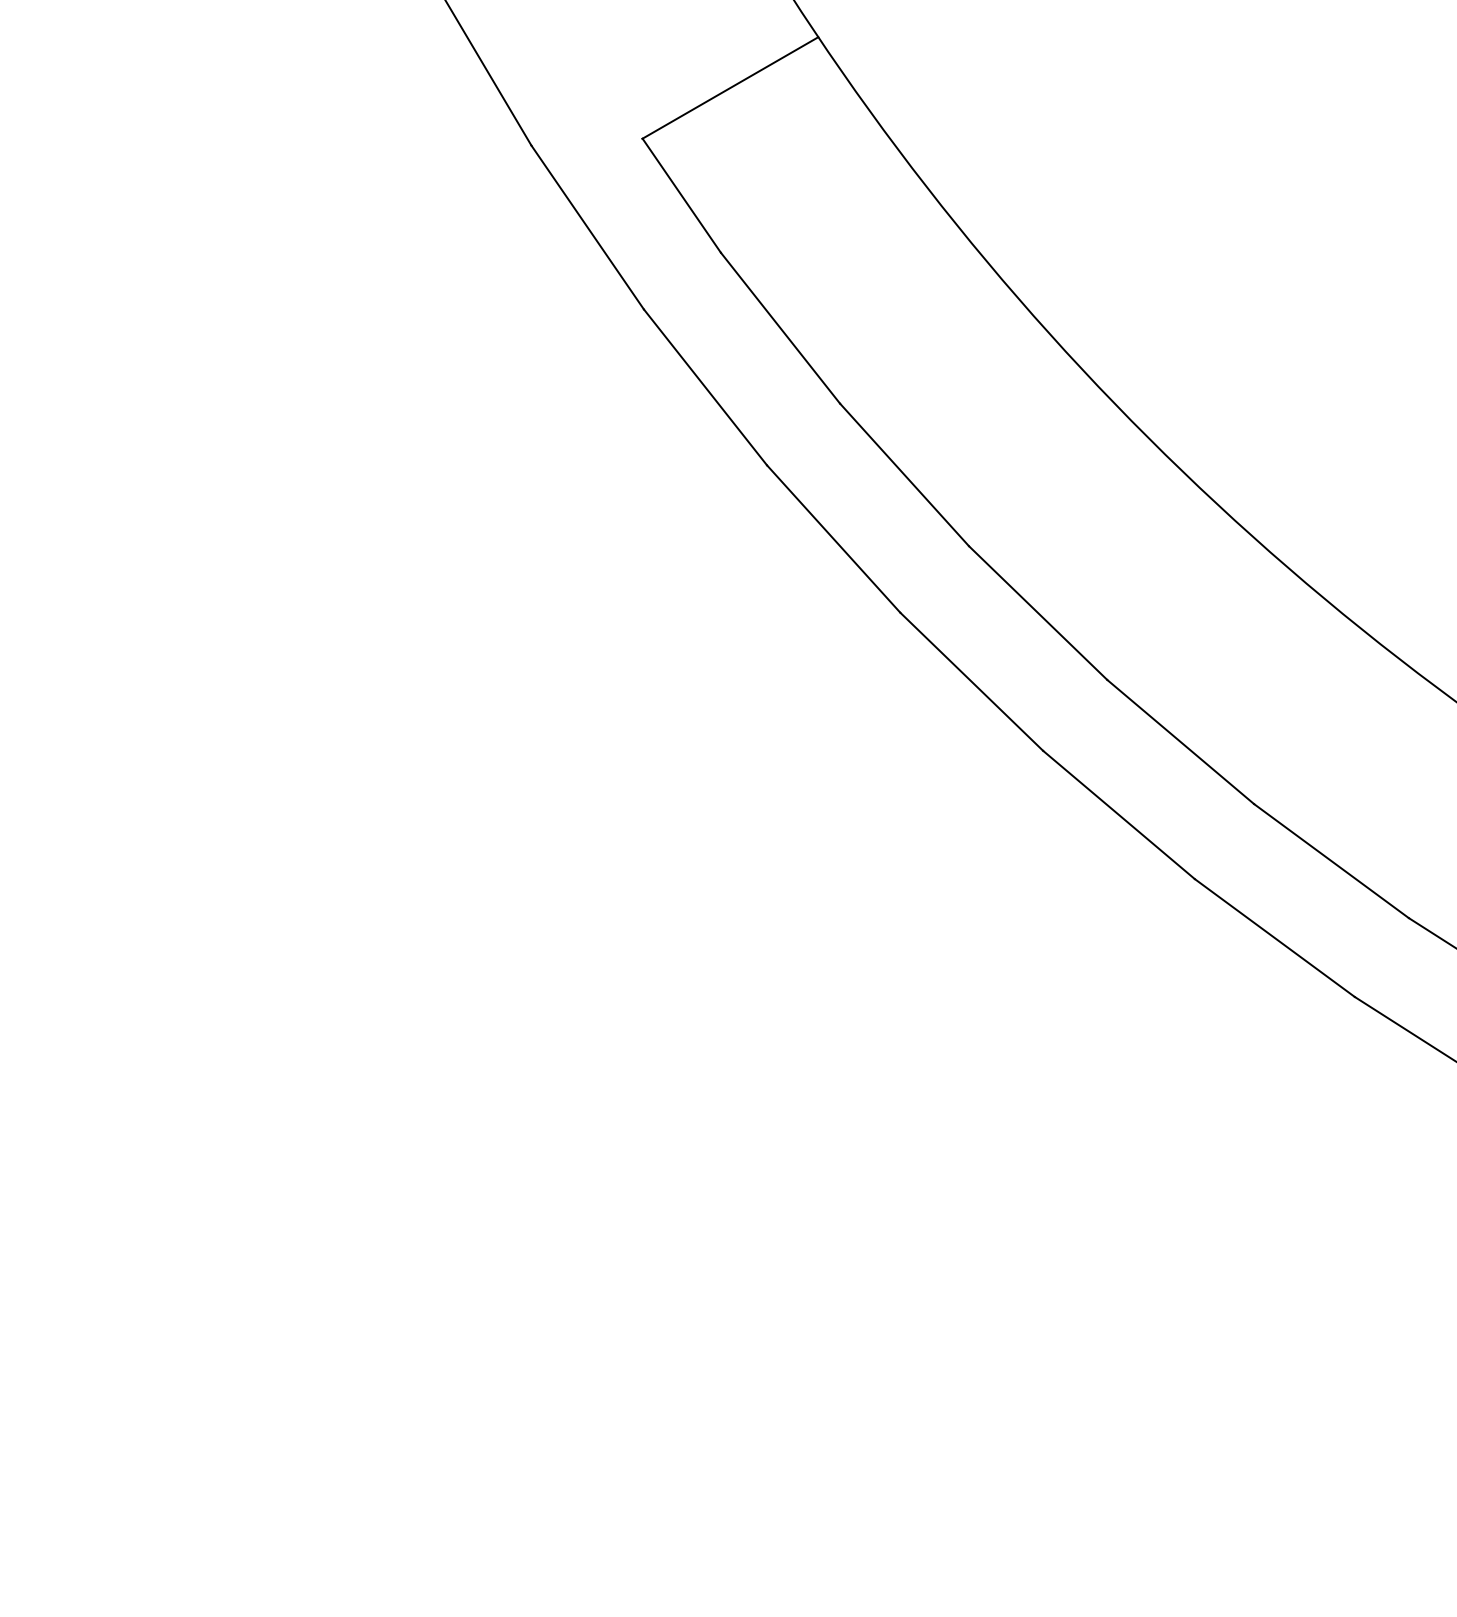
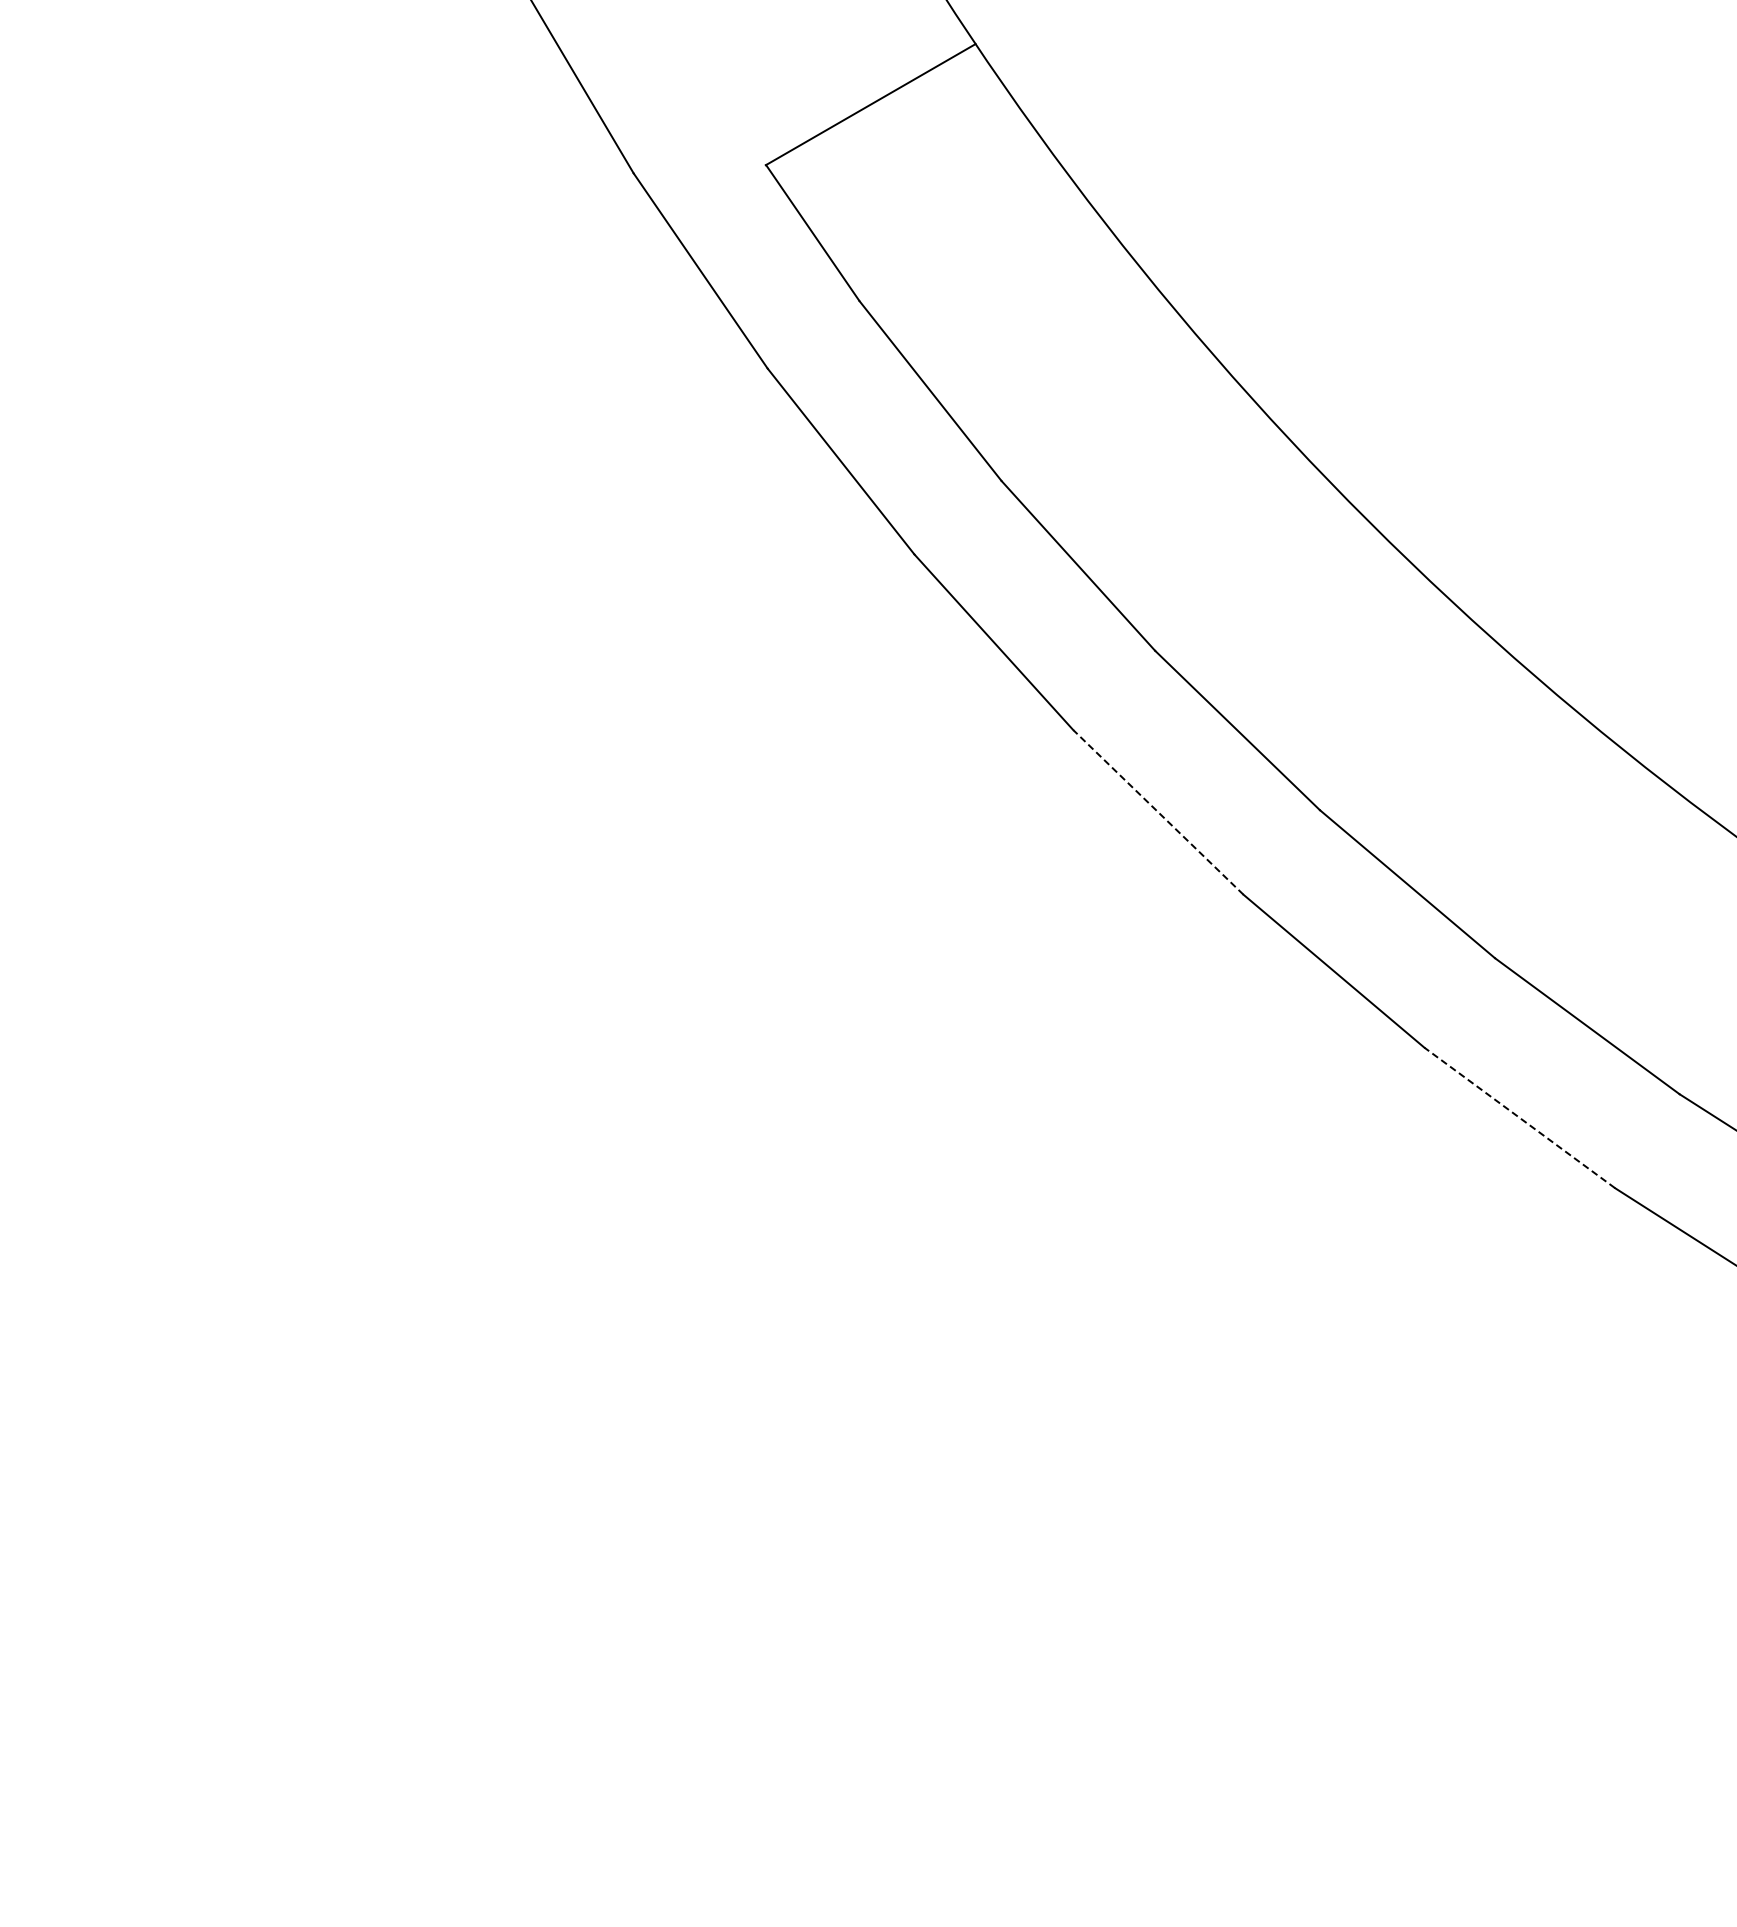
line: (971, 681) -> (1158, 812), solid -> dashed
line: (1274, 937) -> (1519, 1117), solid -> dashed

